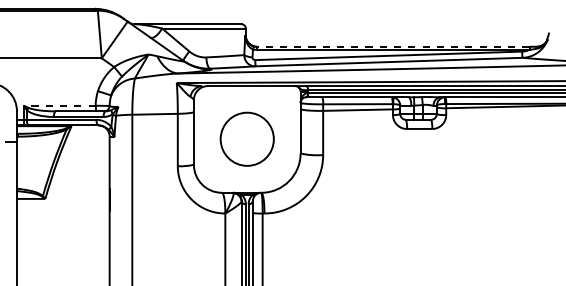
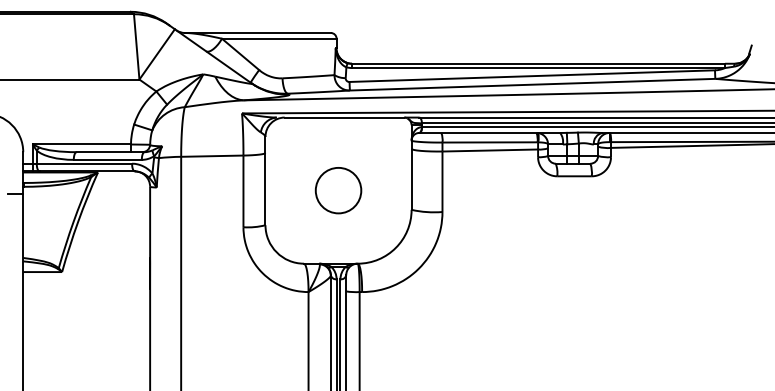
line: (393, 46) -> (538, 63), dashed -> solid
line: (59, 105) -> (81, 144), dashed -> solid
circle: (247, 139) -> (338, 190), size x0.62

